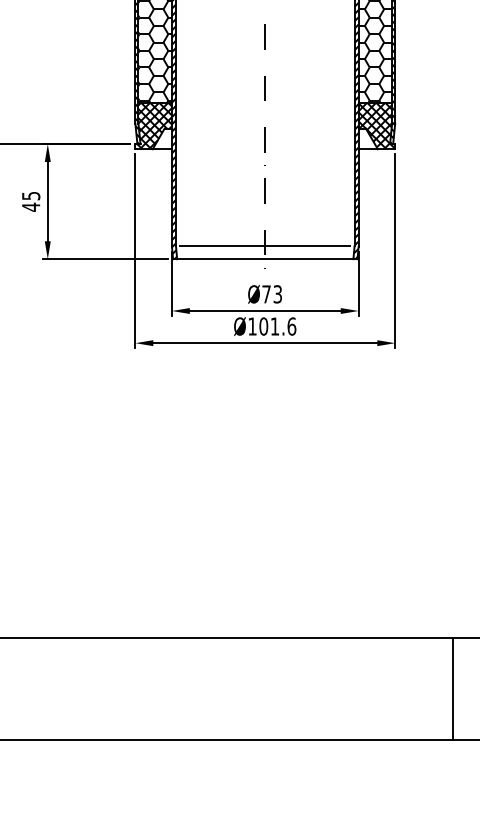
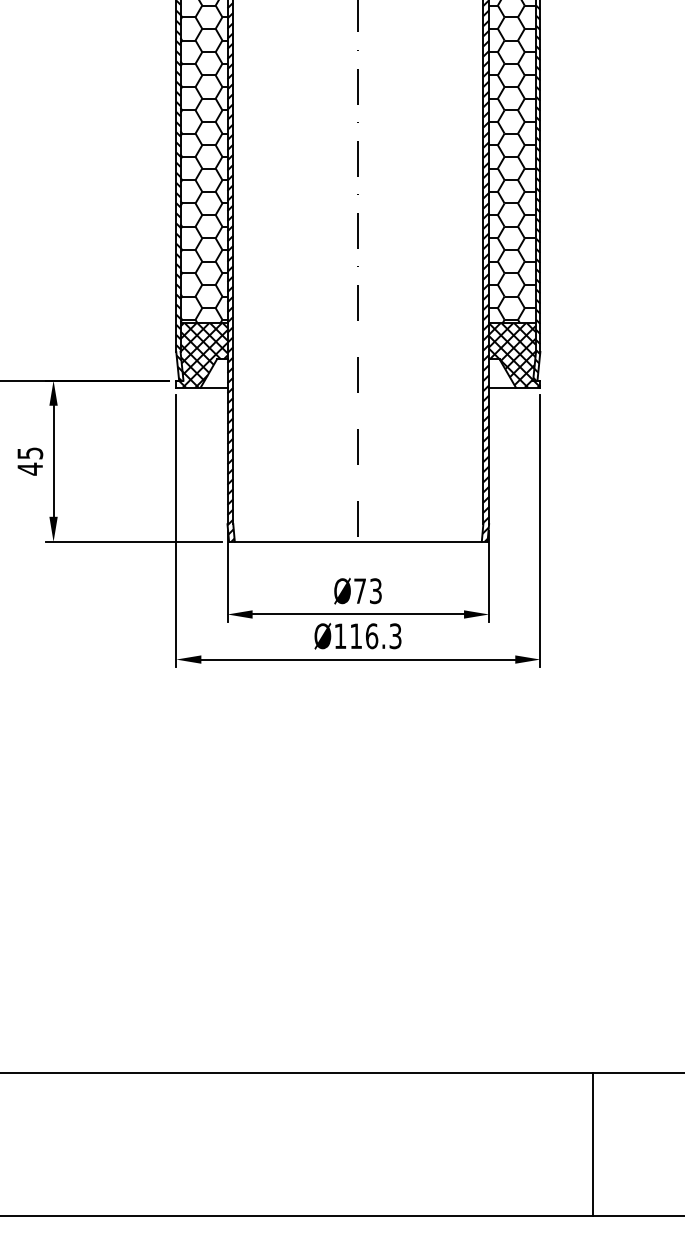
line: (265, 246) -> (358, 523), removed
text: (277, 326) -> (375, 636), Ø101.6 -> Ø116.3
line: (453, 688) -> (592, 1143), moved

